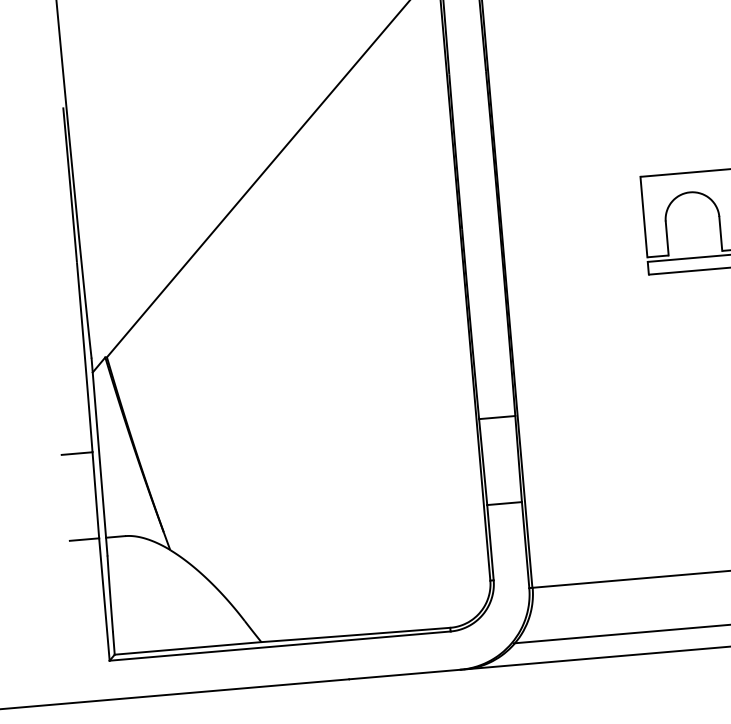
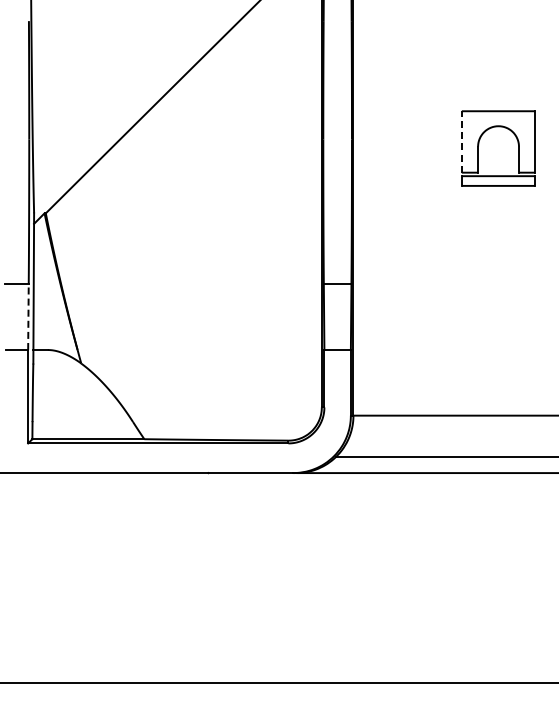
line: (643, 216) -> (461, 141), solid -> dashed
line: (95, 495) -> (28, 317), solid -> dashed

